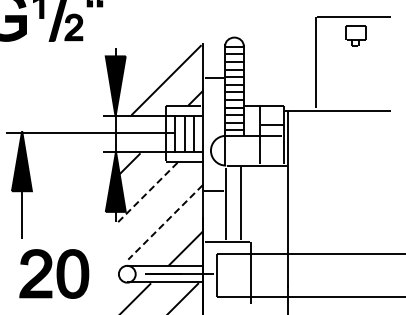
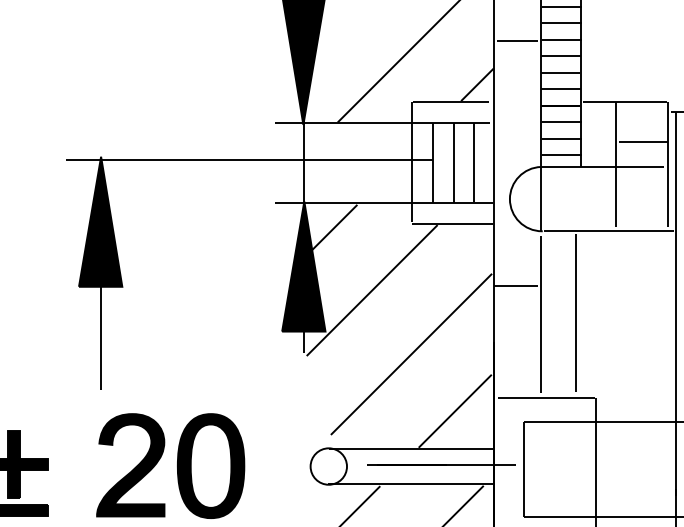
line: (147, 192) -> (372, 289), dashed -> solid
line: (165, 222) -> (411, 354), dashed -> solid

